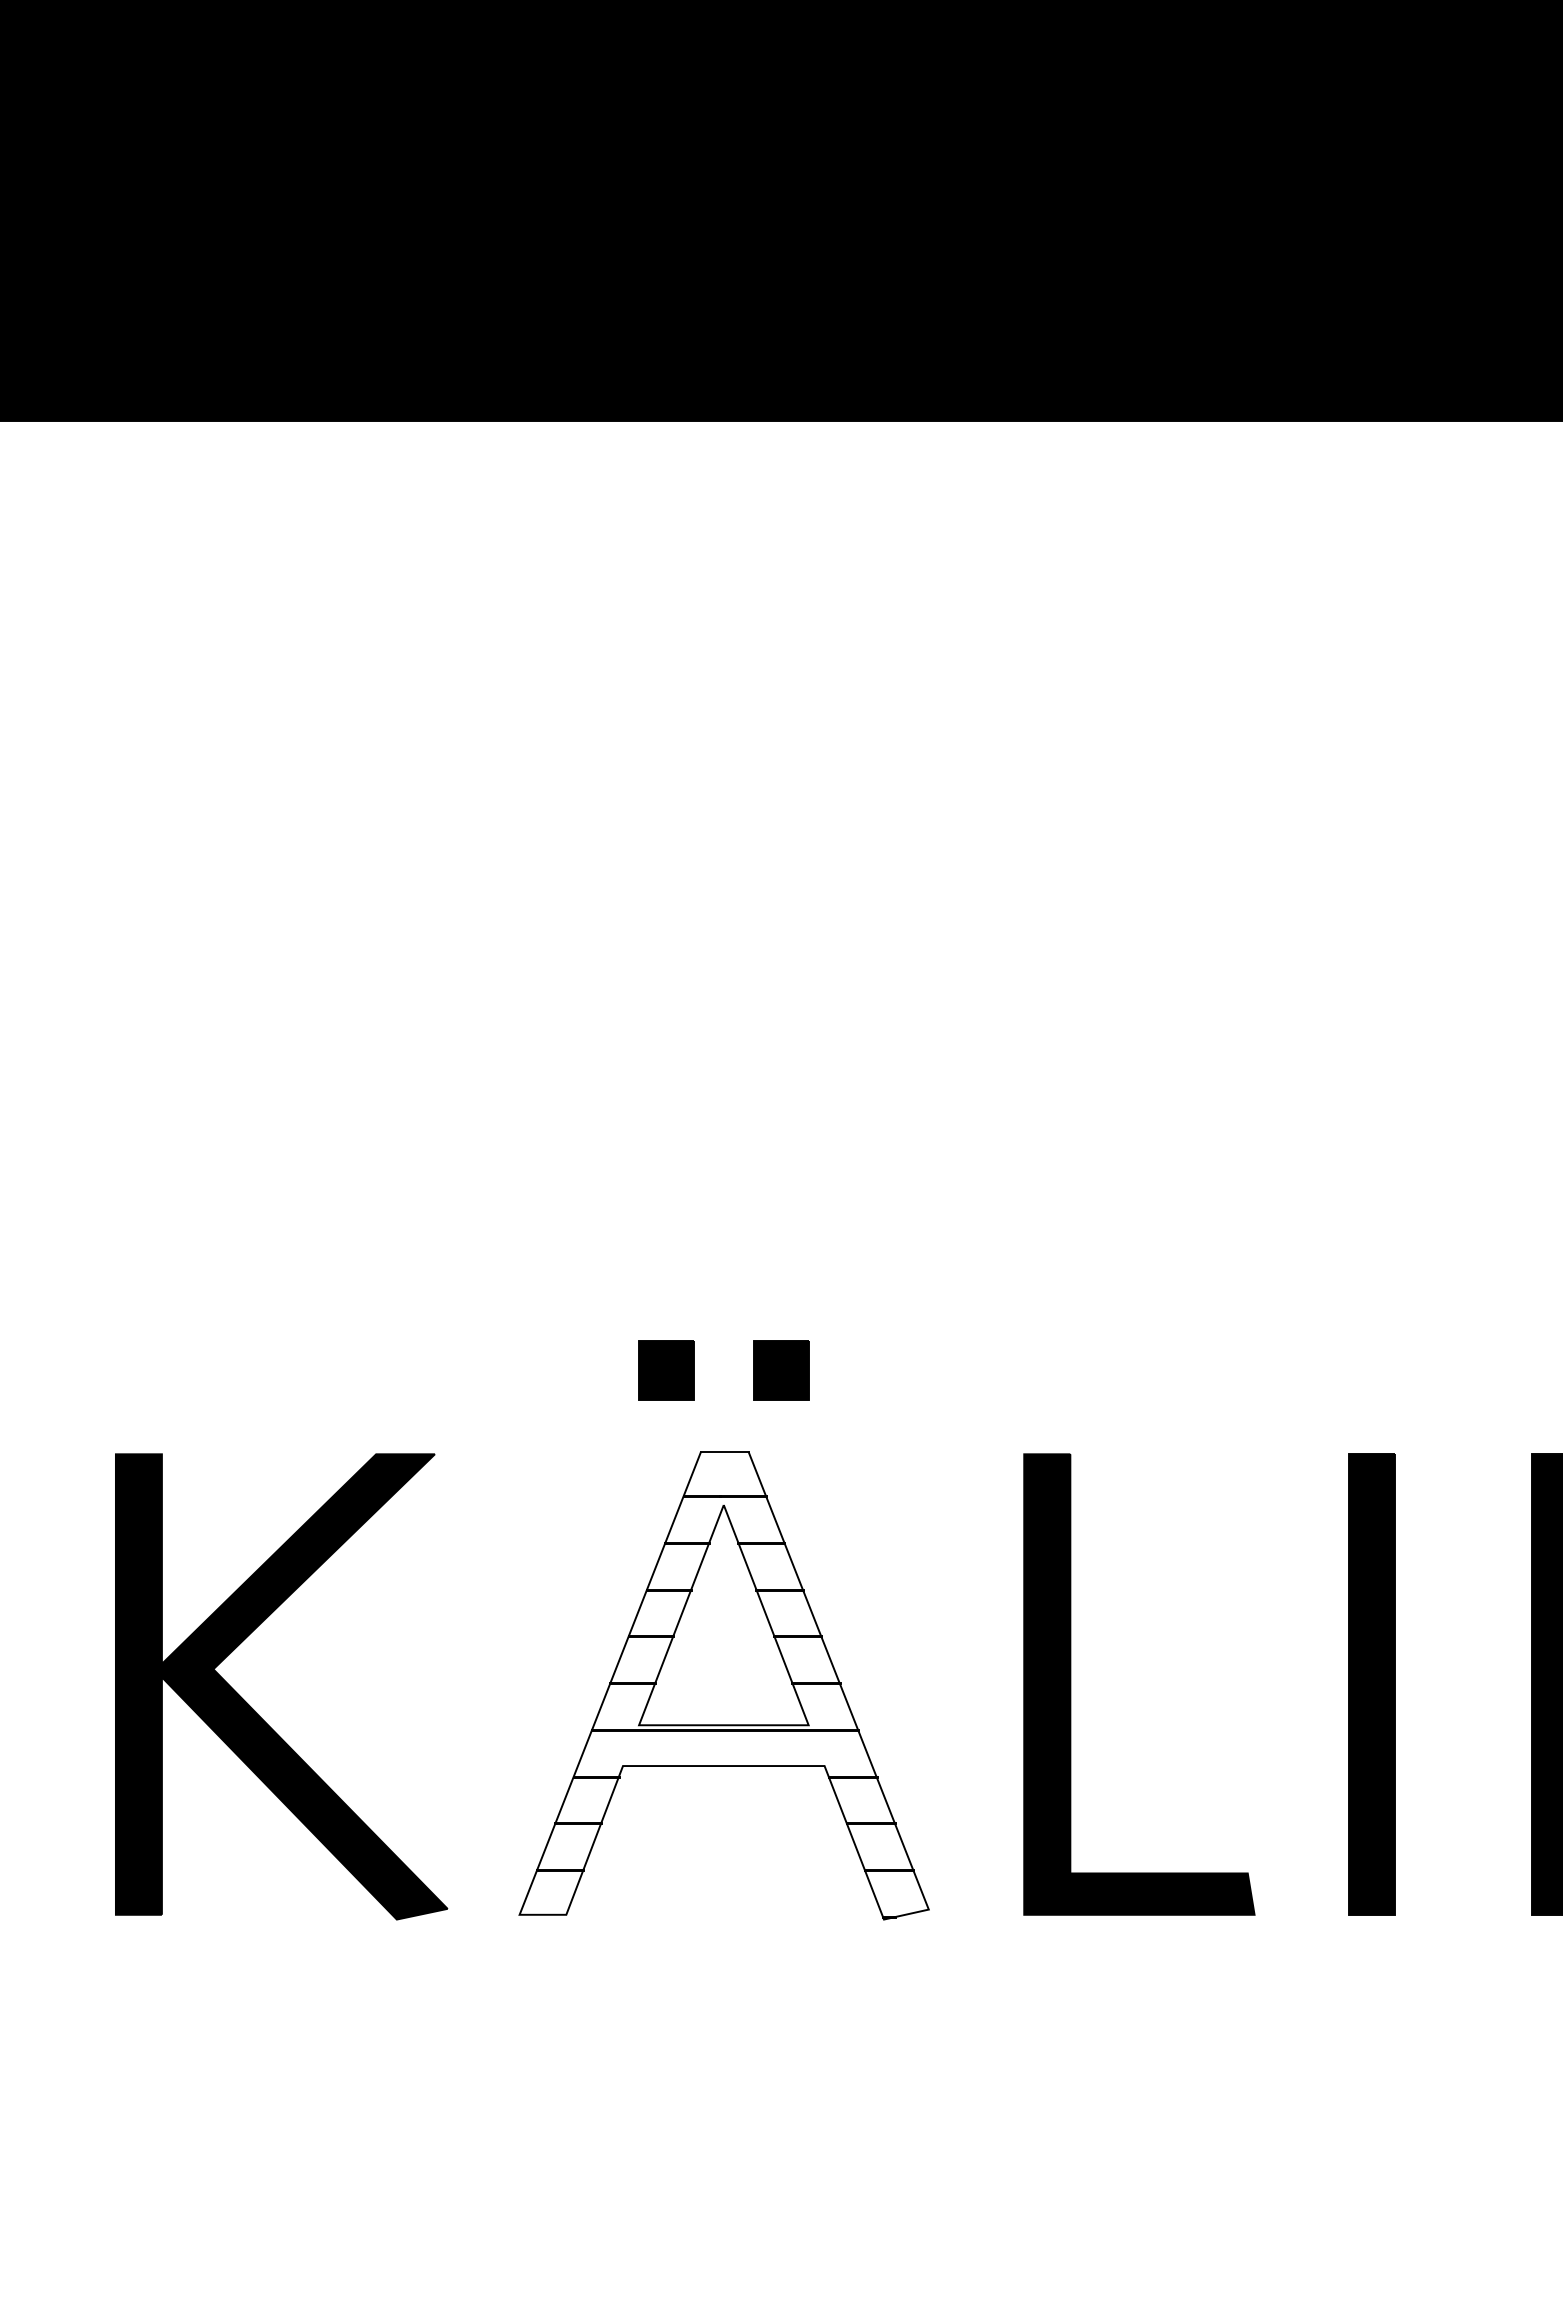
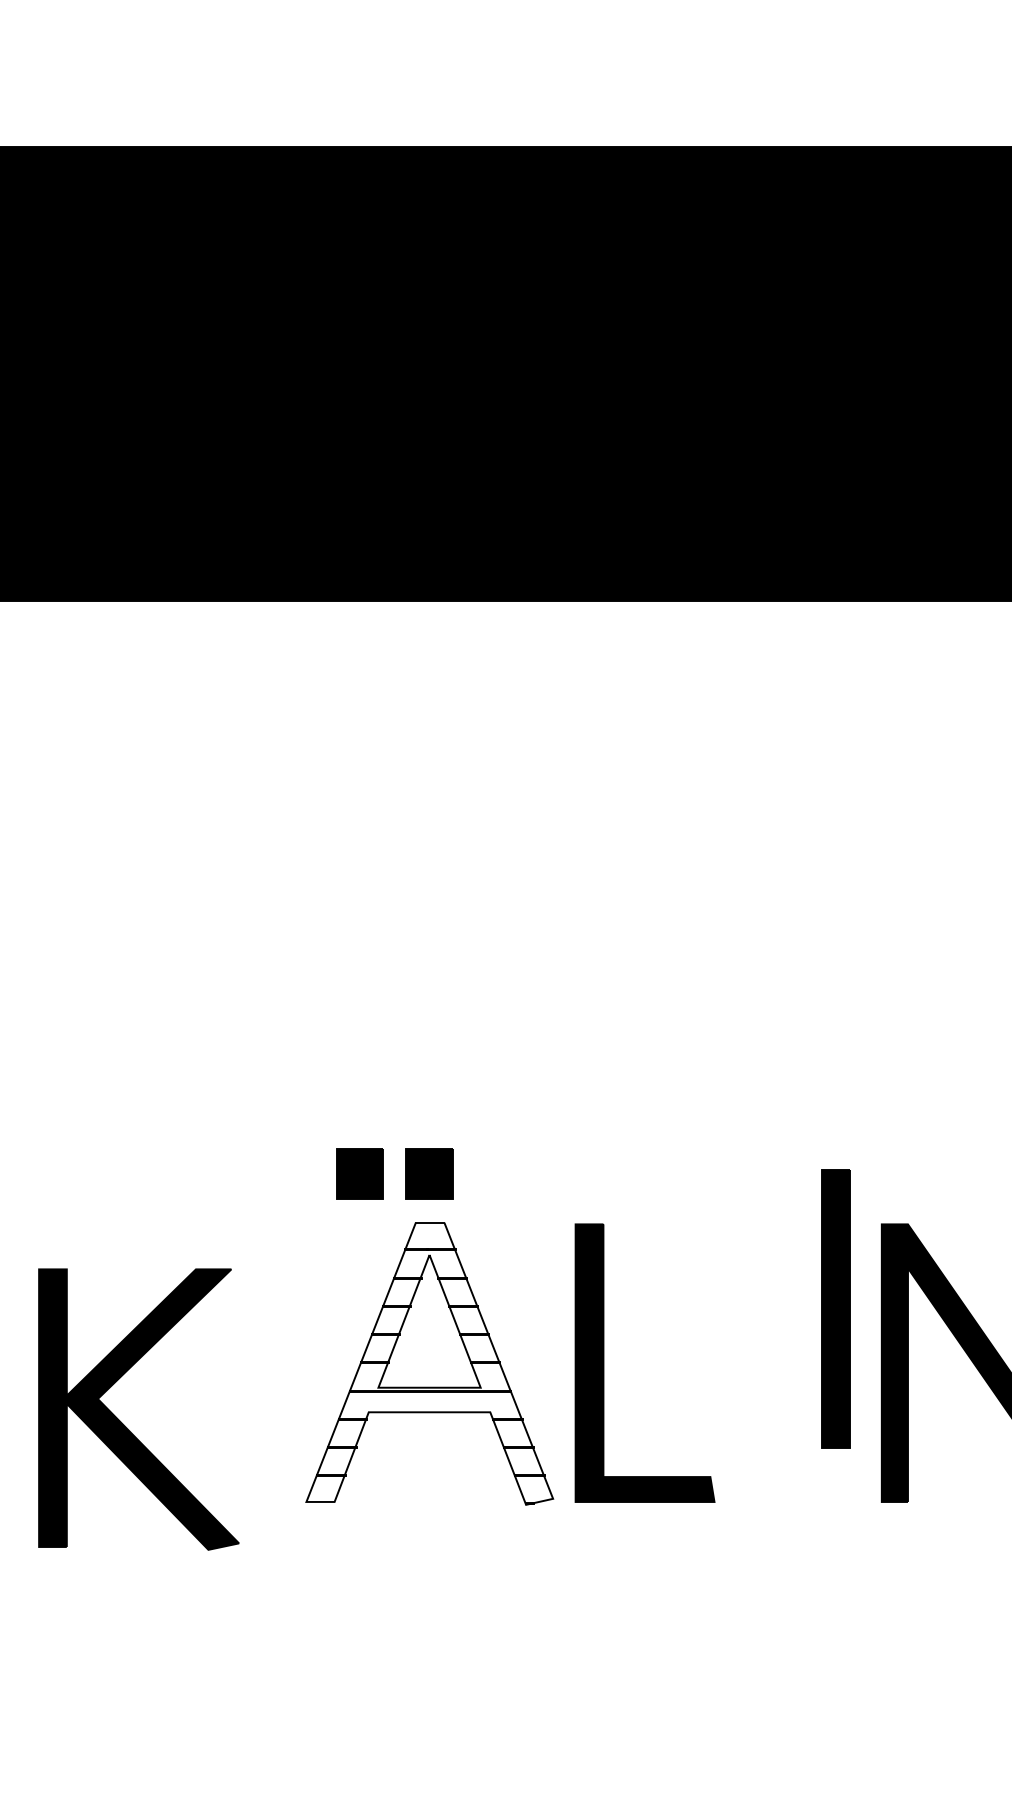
part: (665, 1369) -> (359, 1173), size x1.4
part: (781, 1369) -> (429, 1173), size x1.4
part: (1370, 1683) -> (835, 1308), moved
part: (723, 1685) -> (429, 1363), moved
part: (255, 1709) -> (123, 1423), moved

